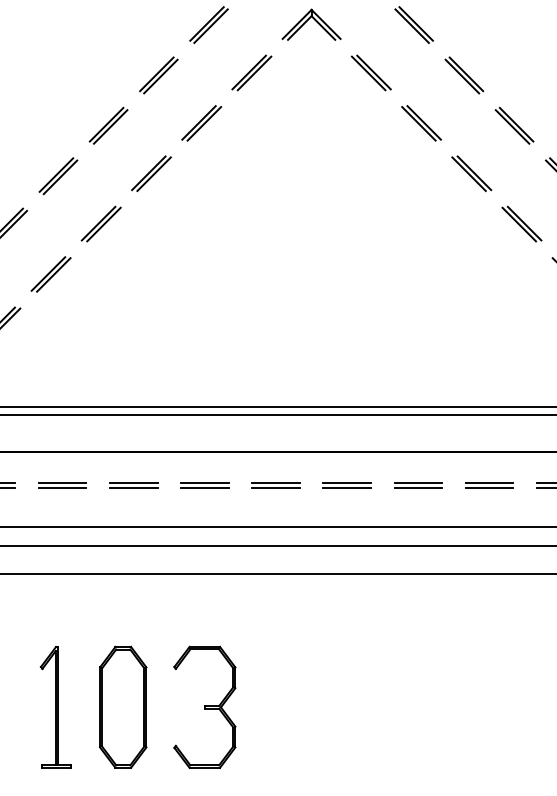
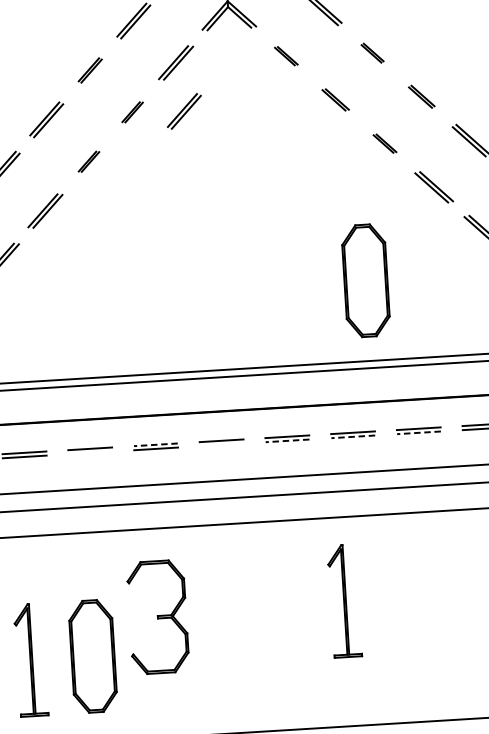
part: (370, 72) -> (285, 55), size x0.6
part: (158, 75) -> (89, 70), size x0.7
part: (464, 75) -> (372, 53), size x0.6
part: (201, 123) -> (132, 112), size x0.6
part: (421, 123) -> (335, 100), size x0.7
part: (257, 125) -> (184, 111), added
part: (514, 125) -> (421, 96), size x0.7
part: (151, 173) -> (88, 161), size x0.6
part: (471, 173) -> (384, 143), size x0.6
part: (442, 319) -> (366, 279), added
line: (204, 483) -> (155, 444), solid -> dashed
line: (133, 487) -> (90, 452), removed
line: (275, 487) -> (221, 444), removed
line: (347, 487) -> (287, 440), solid -> dashed
line: (418, 487) -> (353, 436), solid -> dashed
line: (489, 487) -> (419, 432), solid -> dashed
part: (397, 664) -> (344, 601), added
part: (204, 706) -> (157, 616), moved

